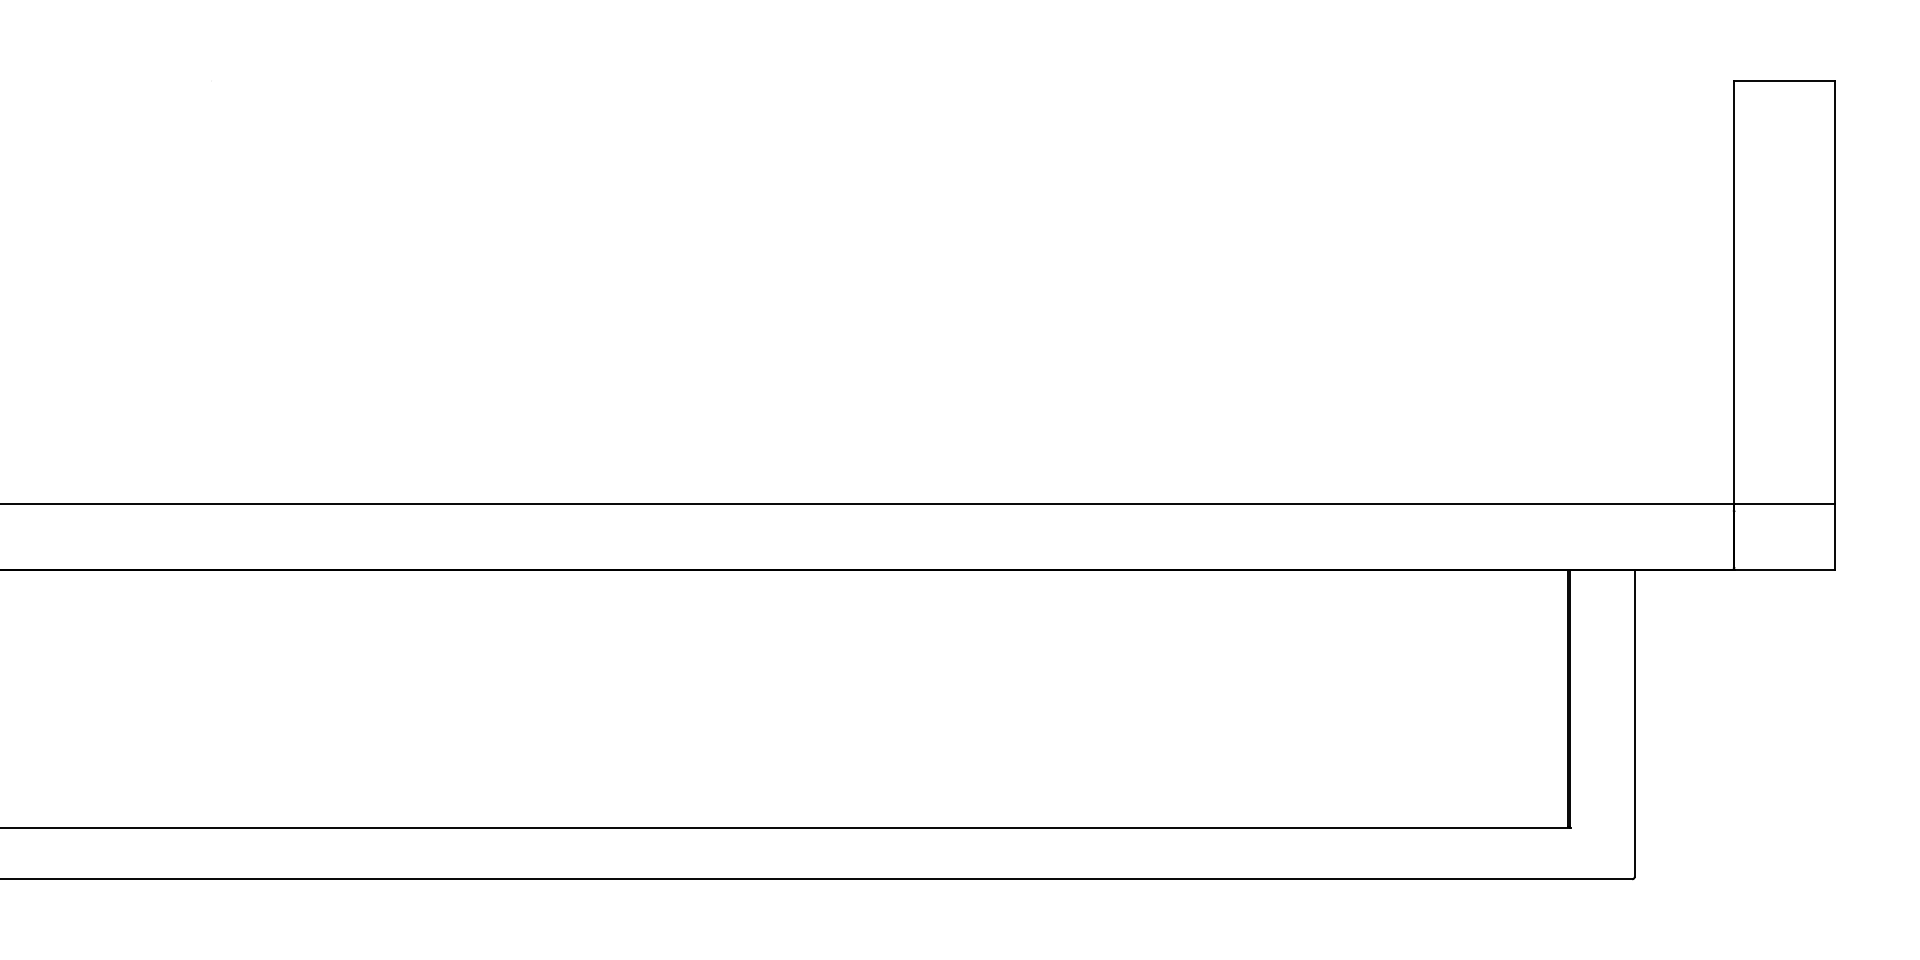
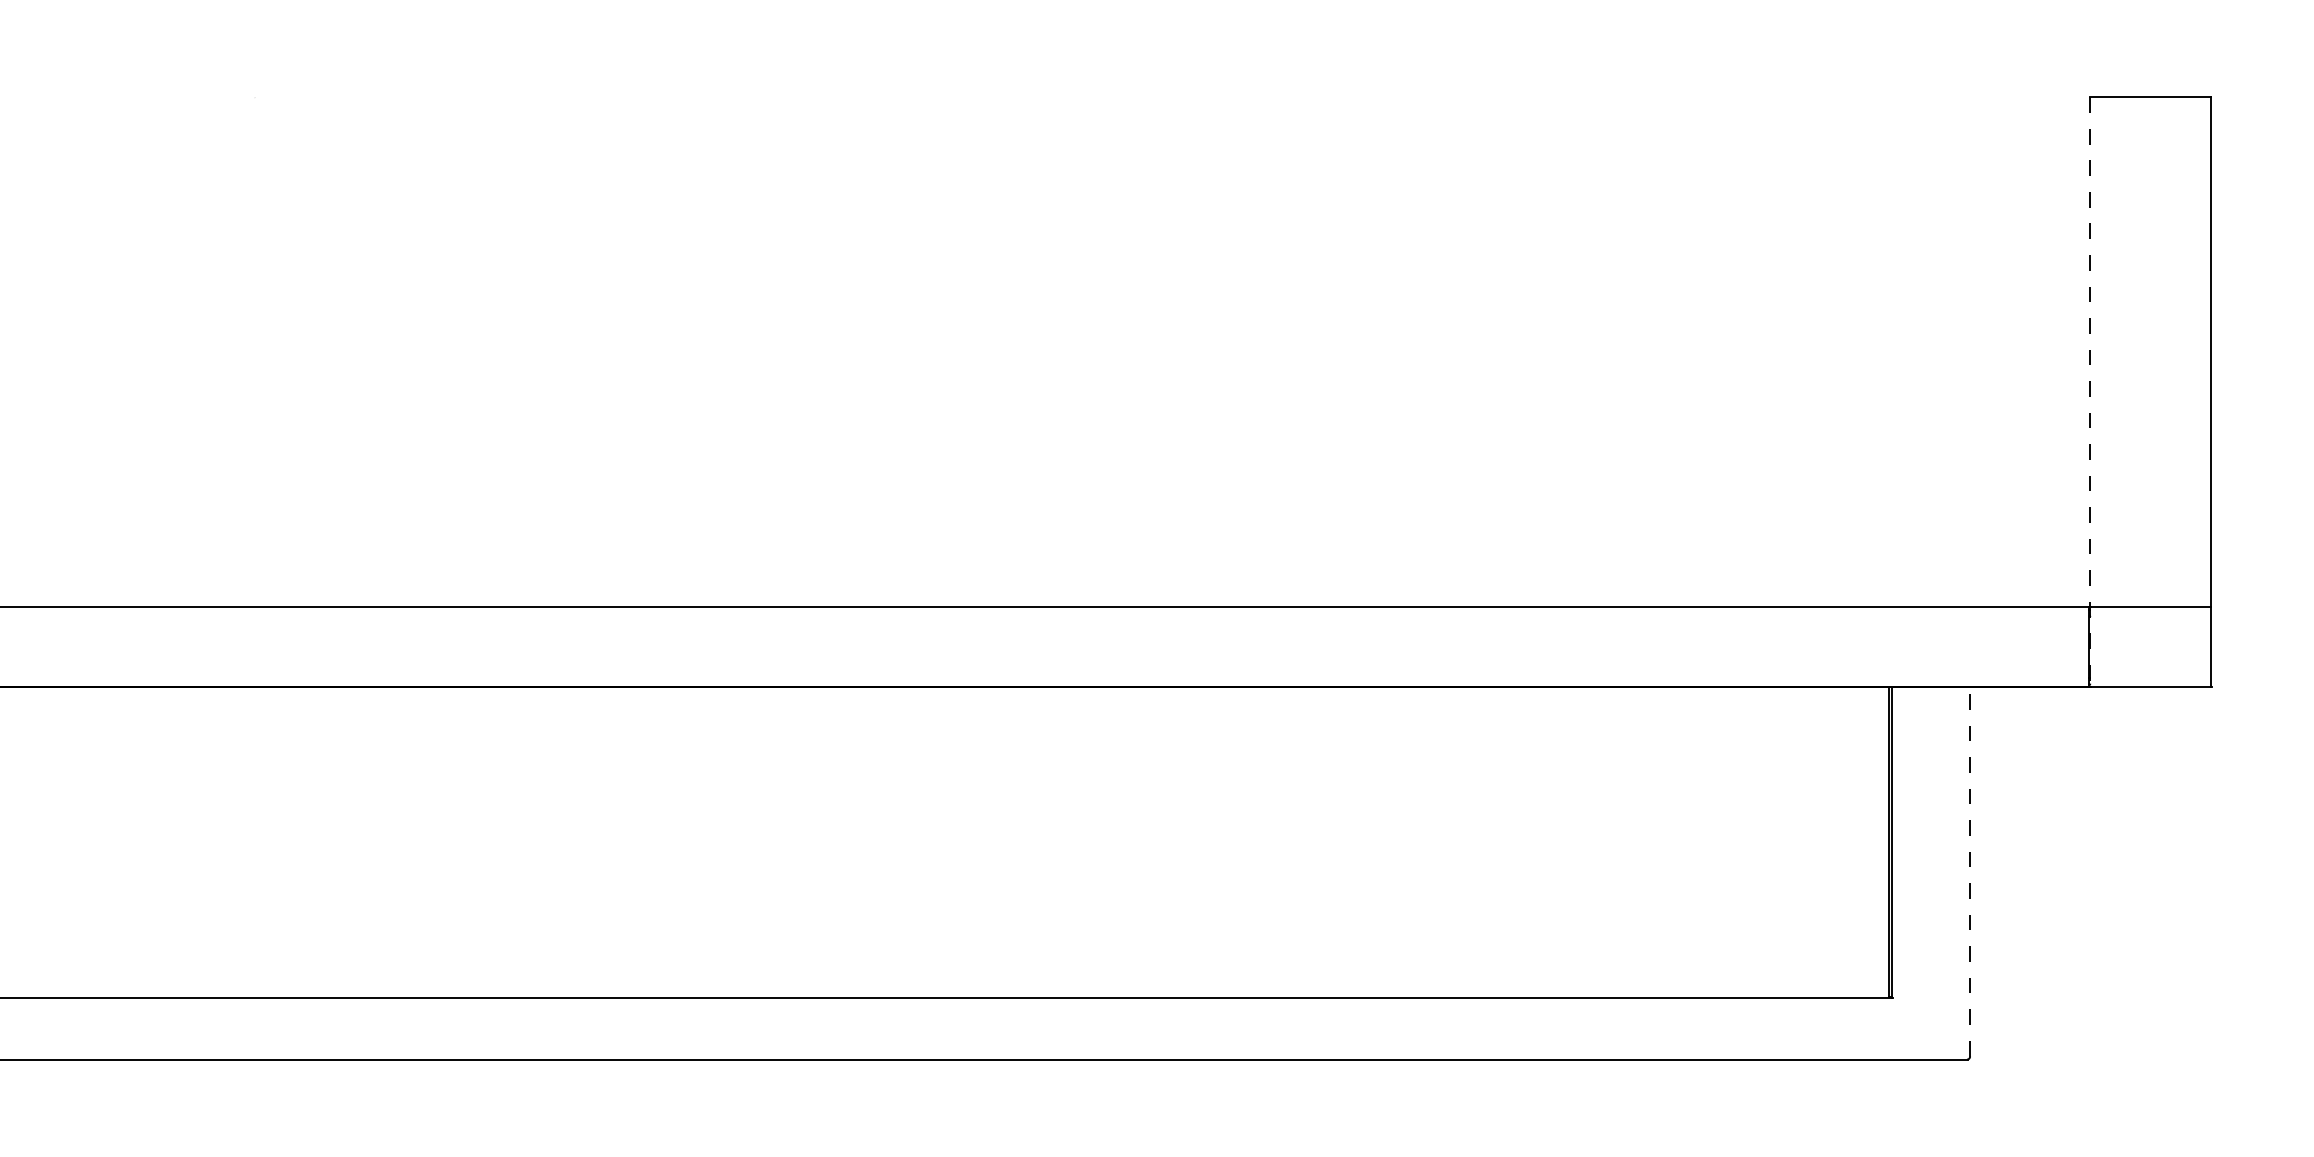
line: (1734, 325) -> (2090, 392), solid -> dashed
line: (1634, 722) -> (1969, 870), solid -> dashed

